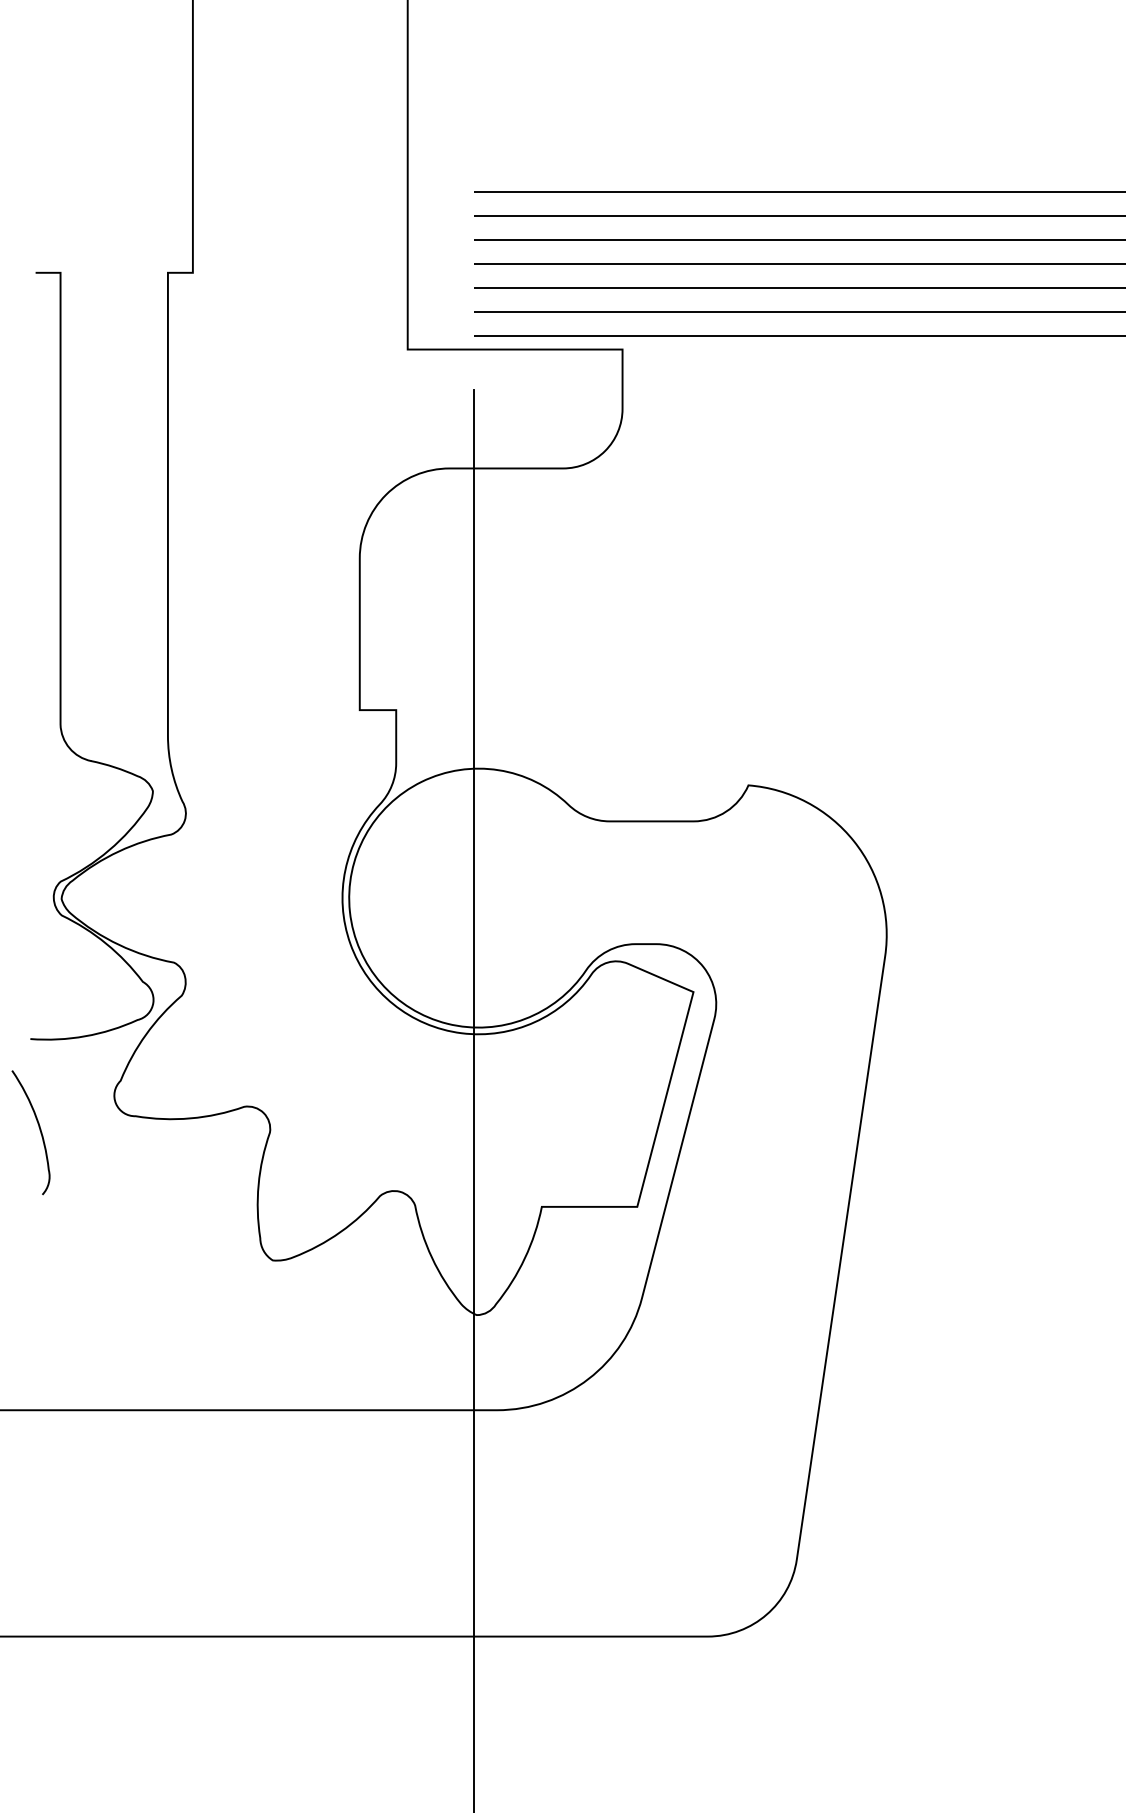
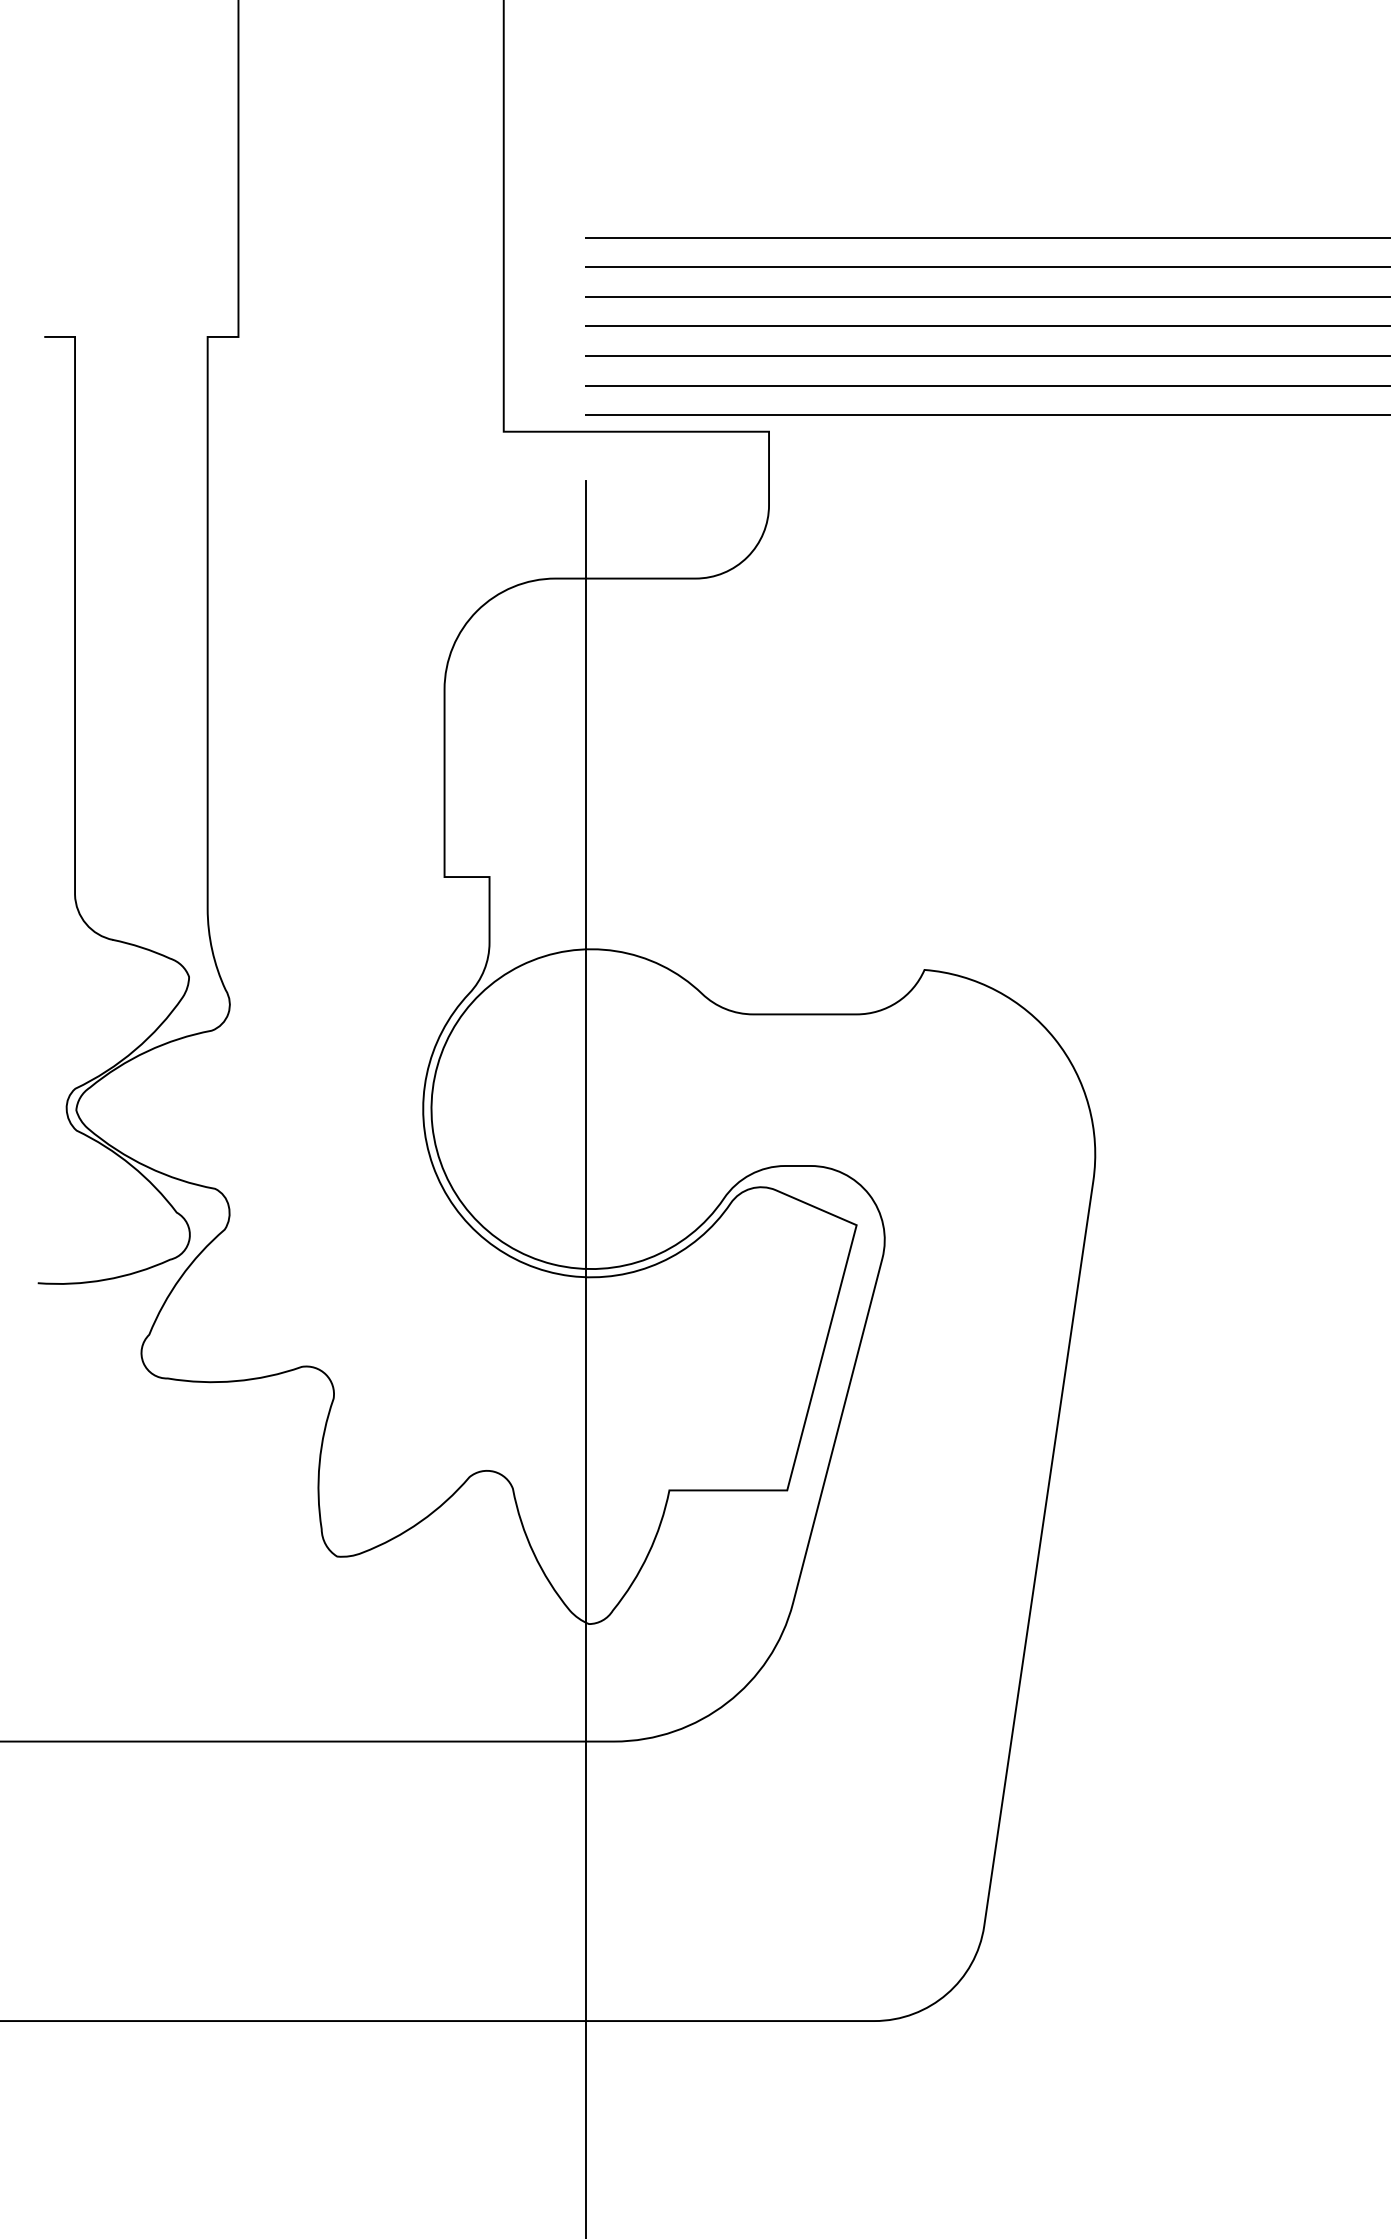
curve: (39, 1128) -> (48, 1393), removed

